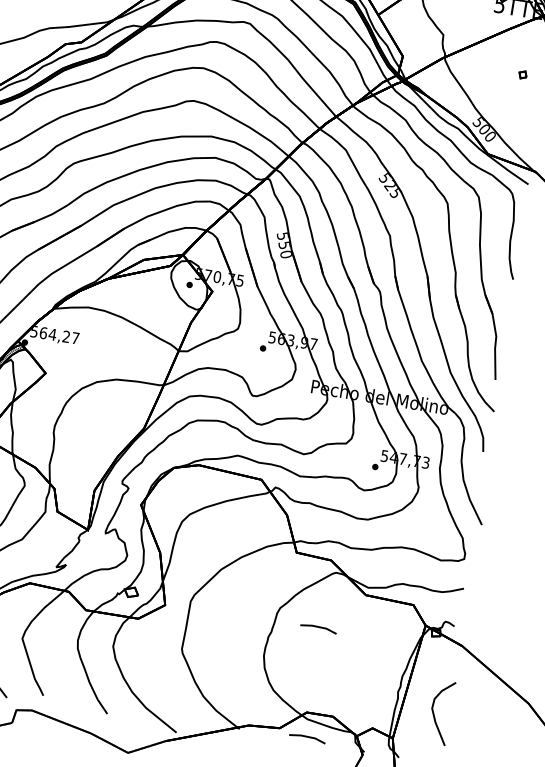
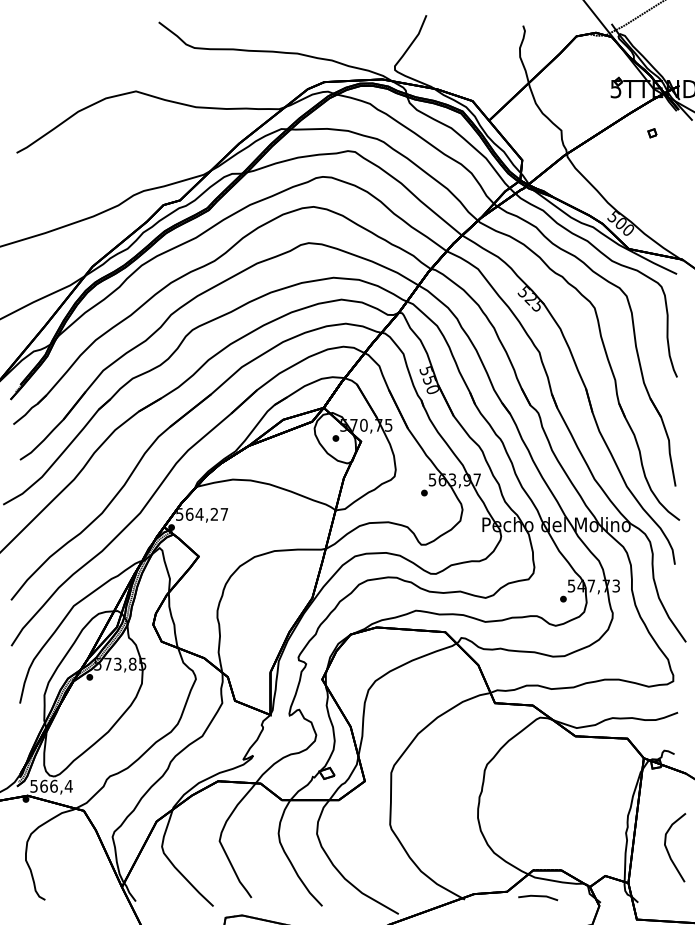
part: (523, 75) -> (652, 133), moved
line: (319, 627) -> (531, 778), removed

